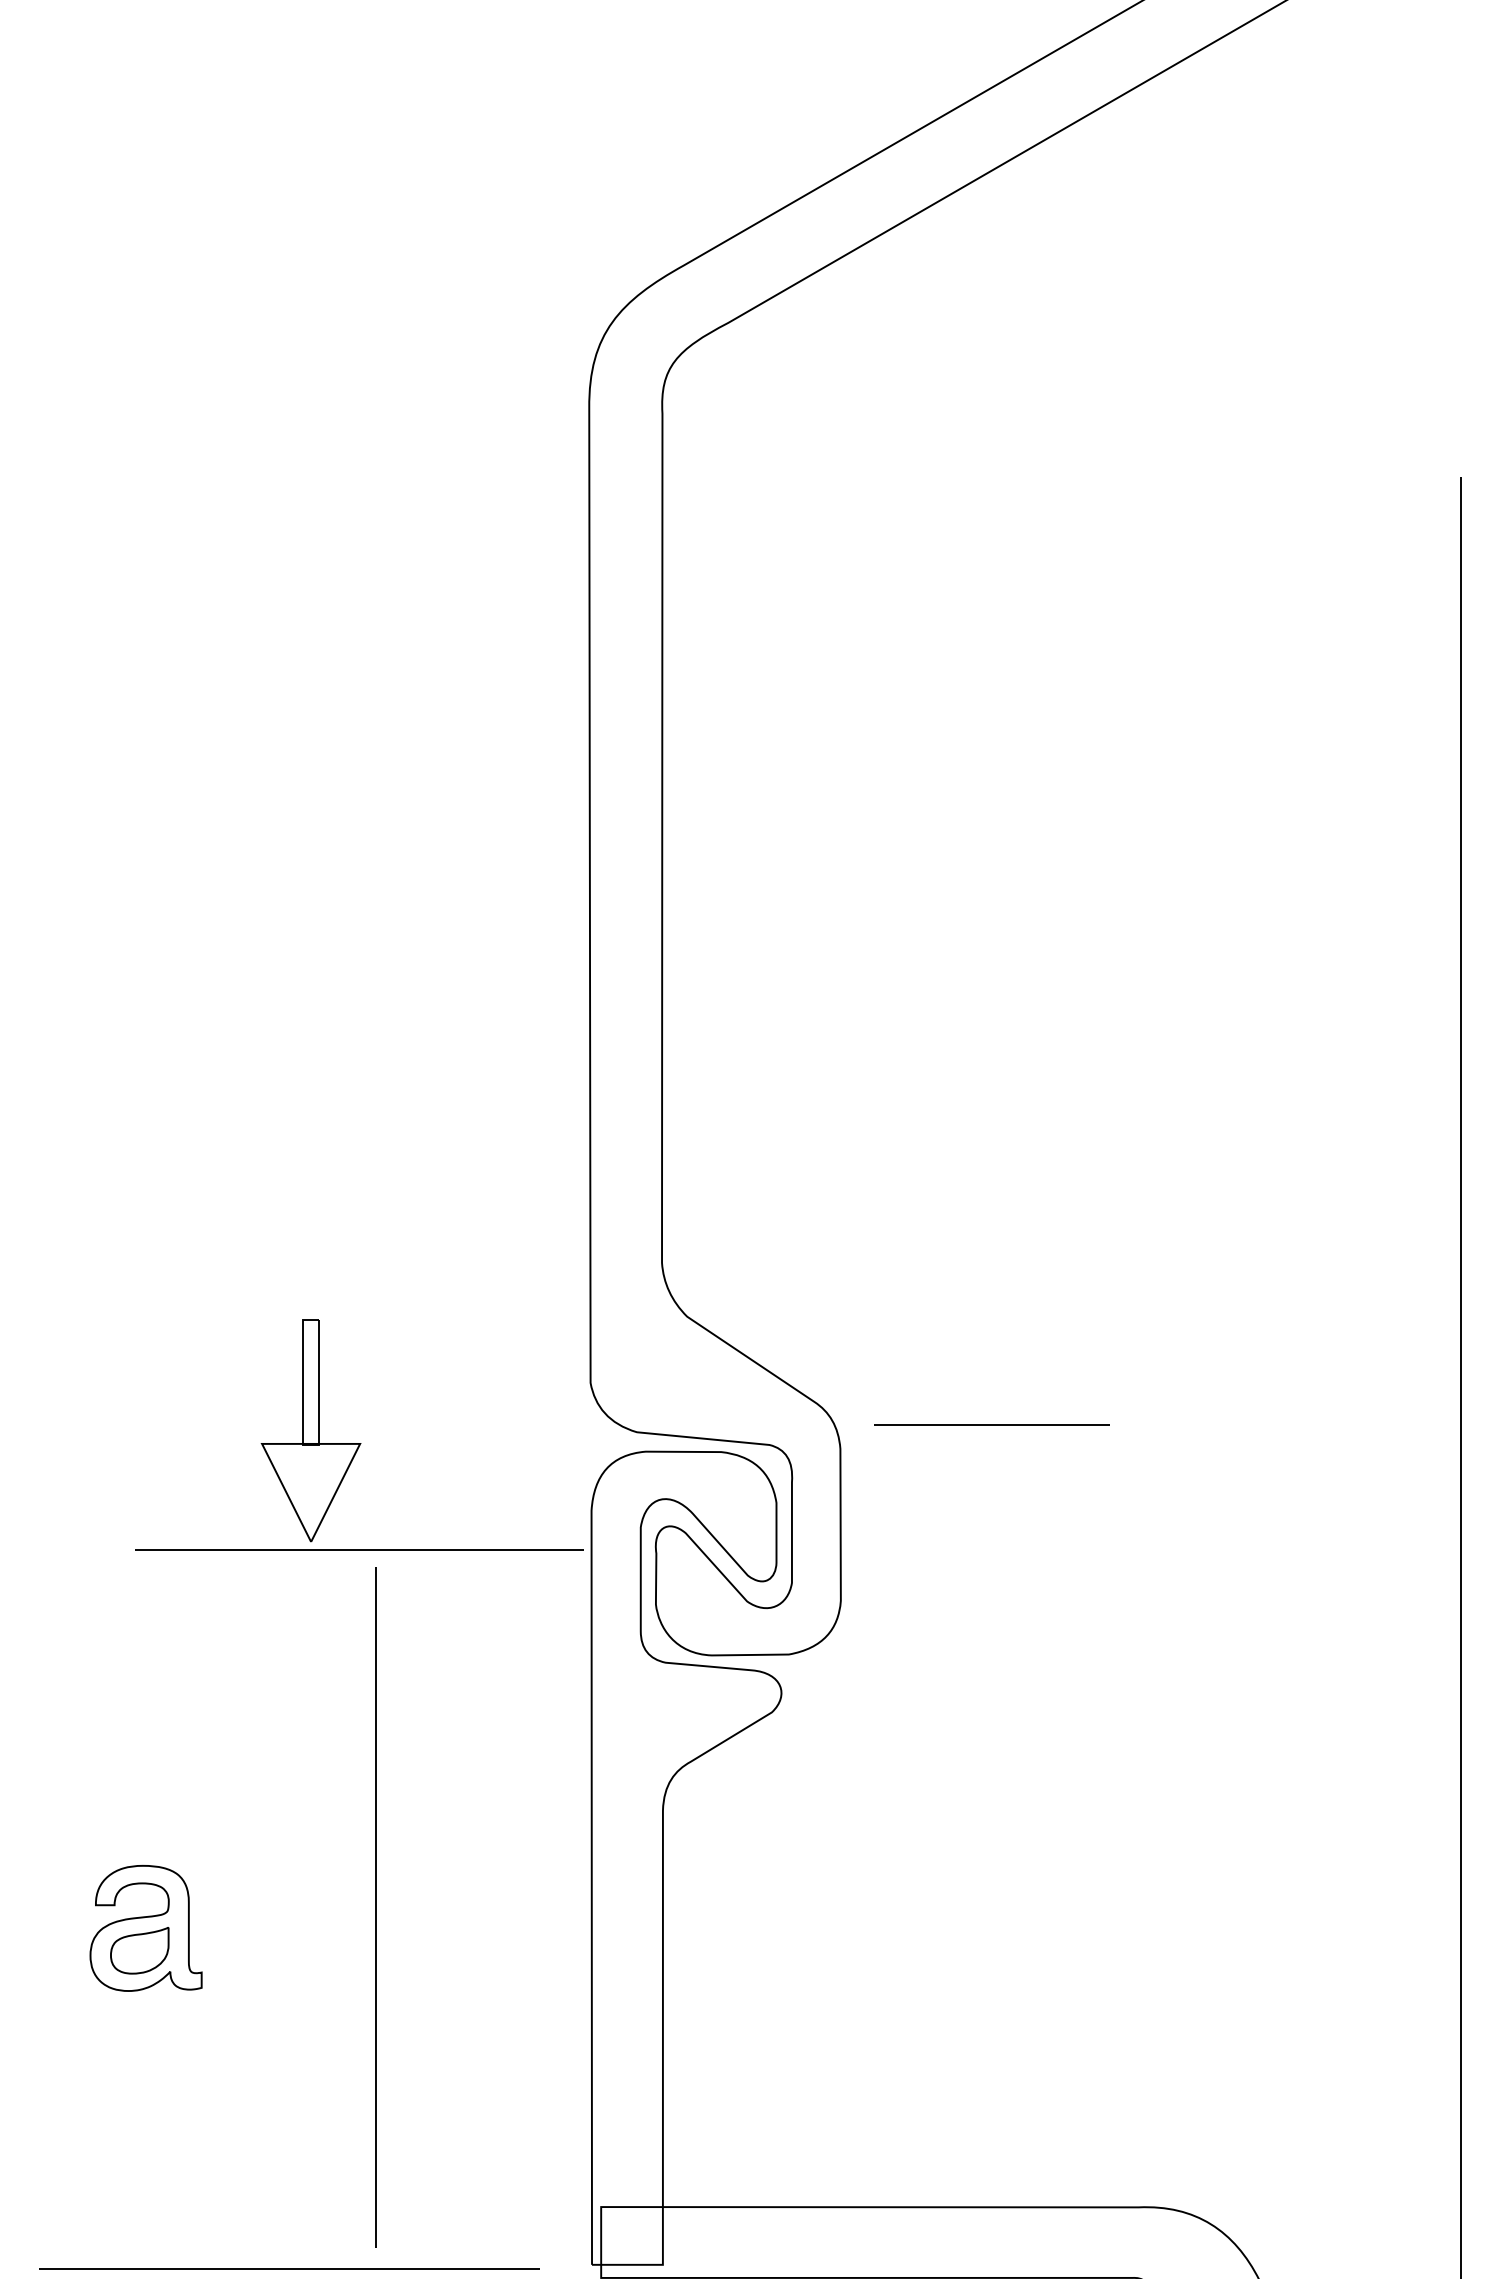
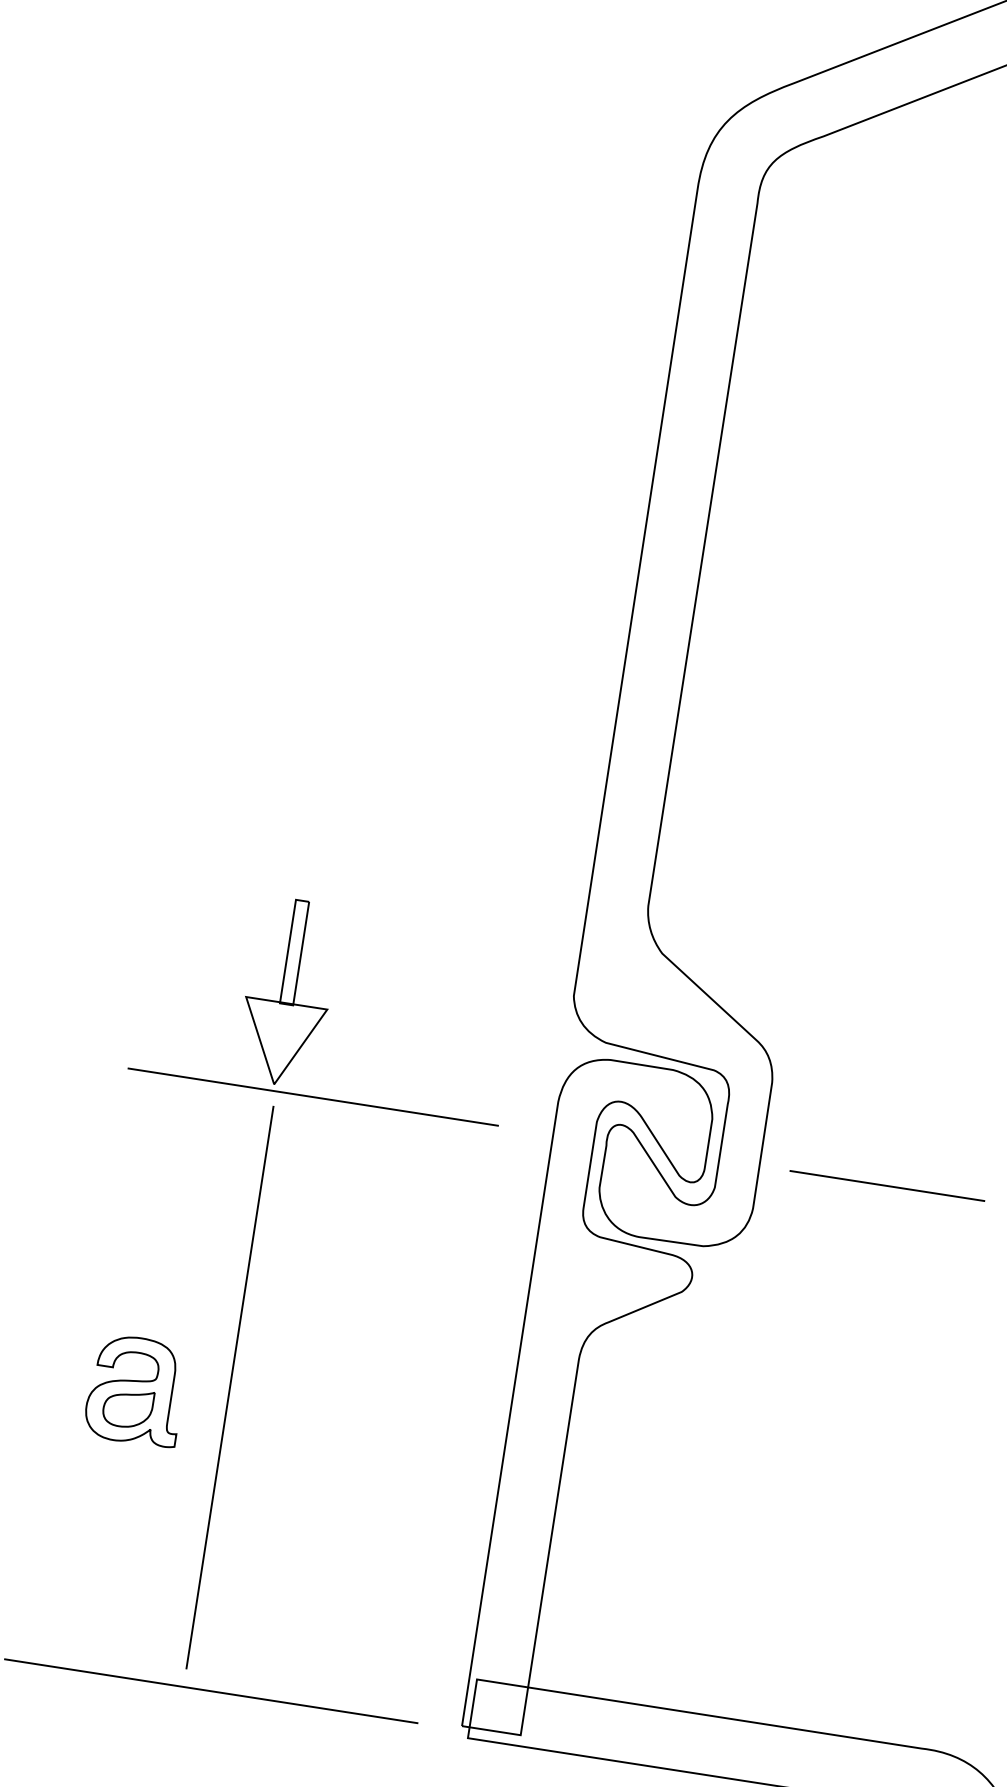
line: (991, 1424) -> (886, 1185), moved
part: (359, 1443) -> (326, 1009), moved
line: (375, 1907) -> (229, 1387), moved

